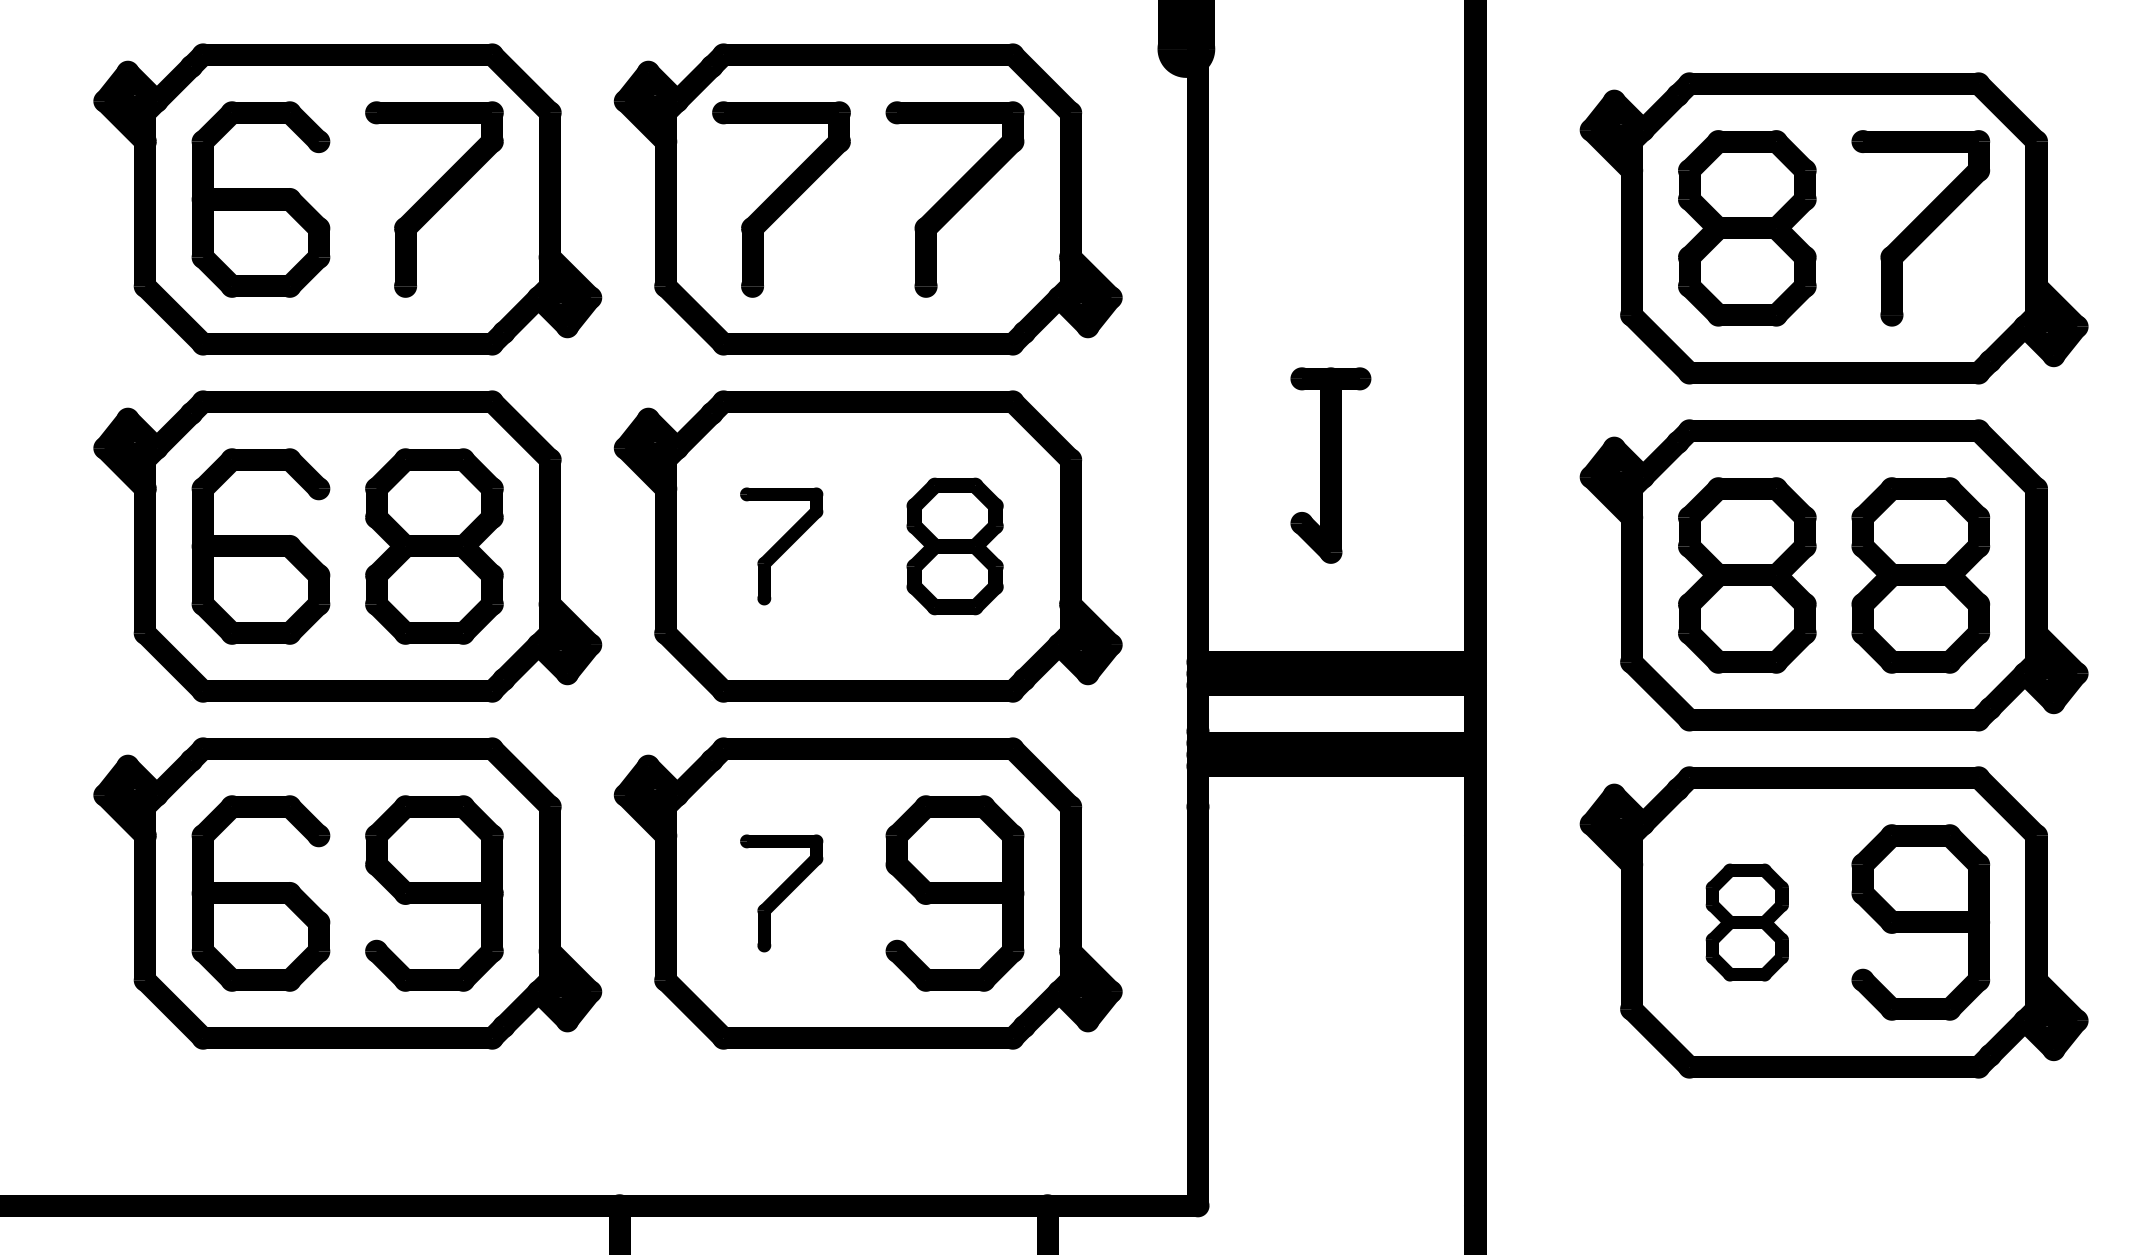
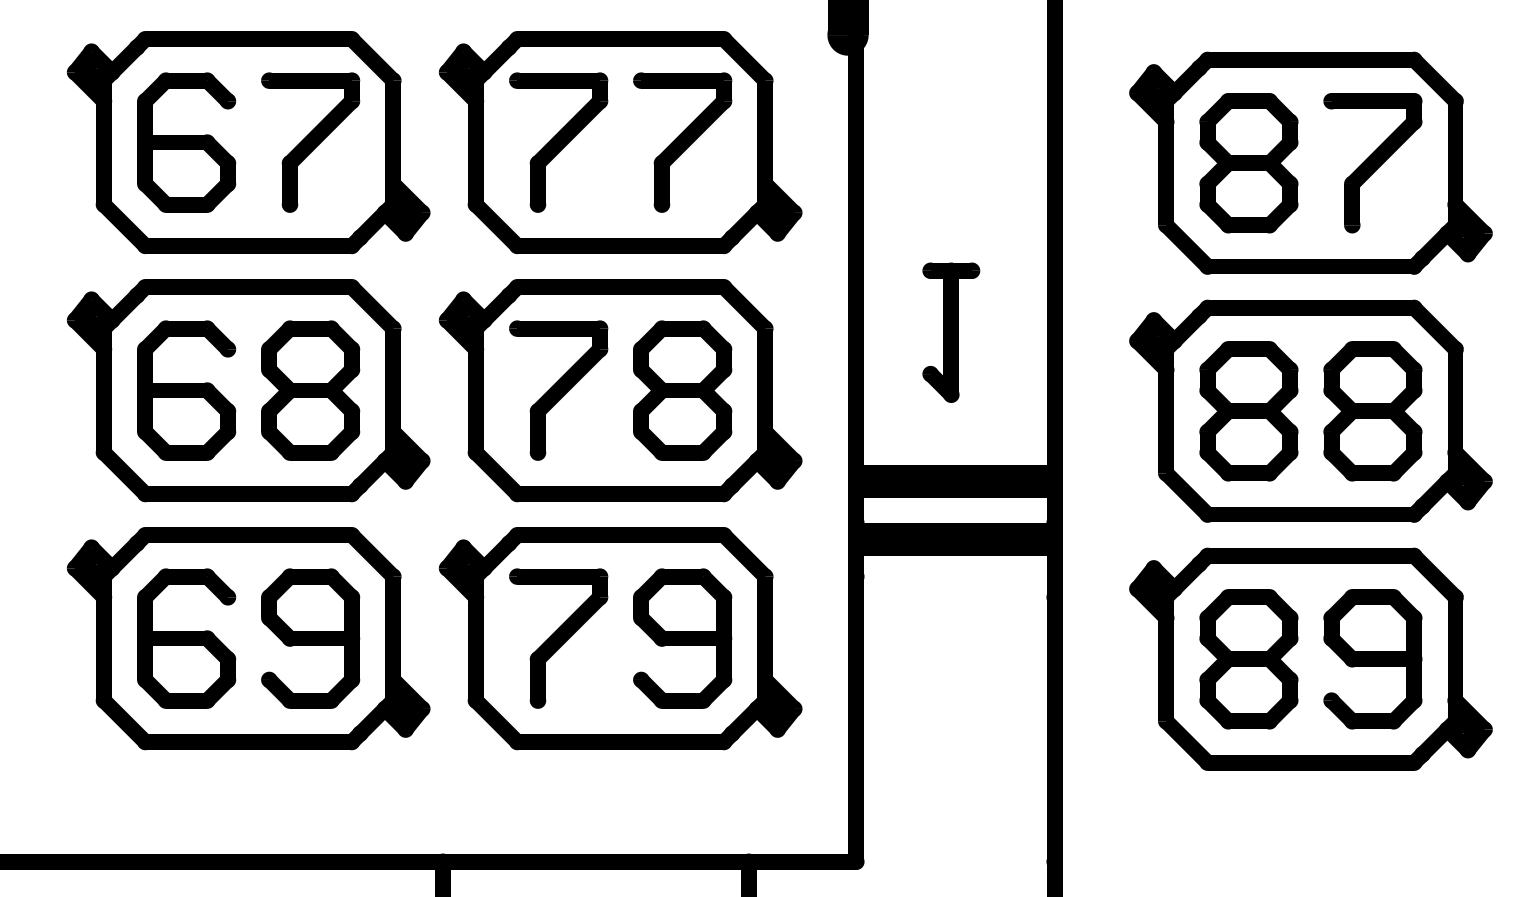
part: (781, 546) -> (558, 390), size x1.67
part: (954, 546) -> (682, 390), size x1.43
part: (781, 893) -> (558, 638), size x1.67
part: (1746, 922) -> (1248, 659), size x1.67

